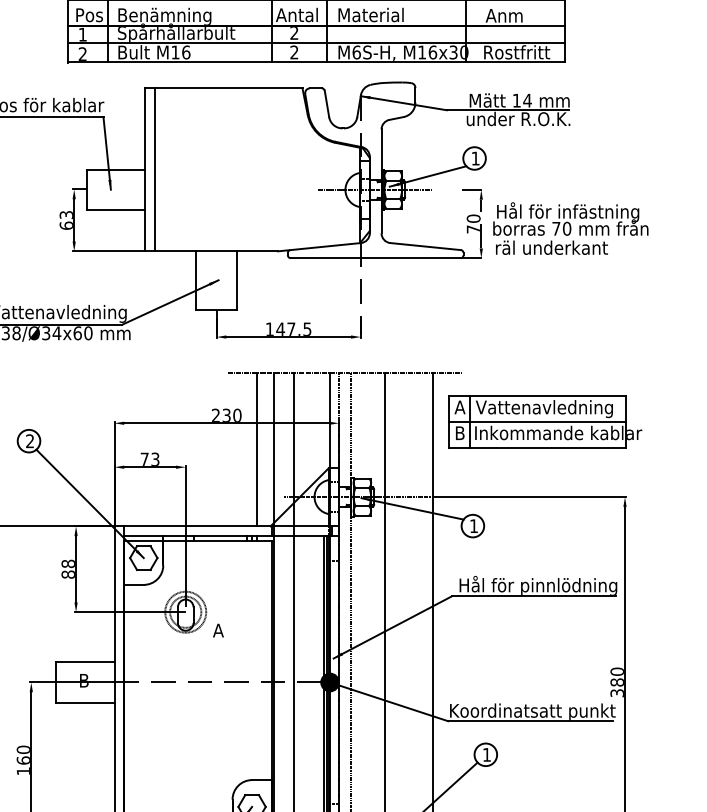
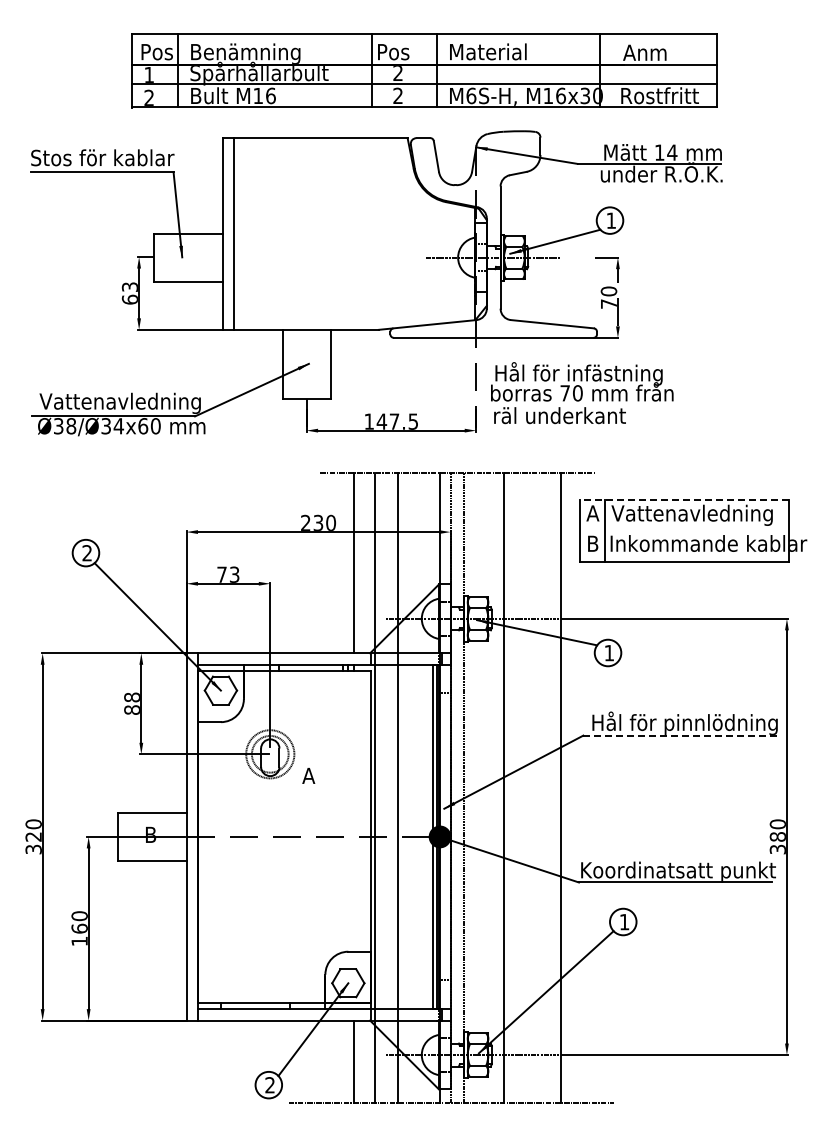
text: (296, 14) -> (400, 51), Antal -> Pos
text: (571, 228) -> (582, 393), moved
line: (537, 396) -> (683, 500), solid -> dashed
line: (537, 421) -> (684, 530), removed
line: (534, 596) -> (680, 735), solid -> dashed

